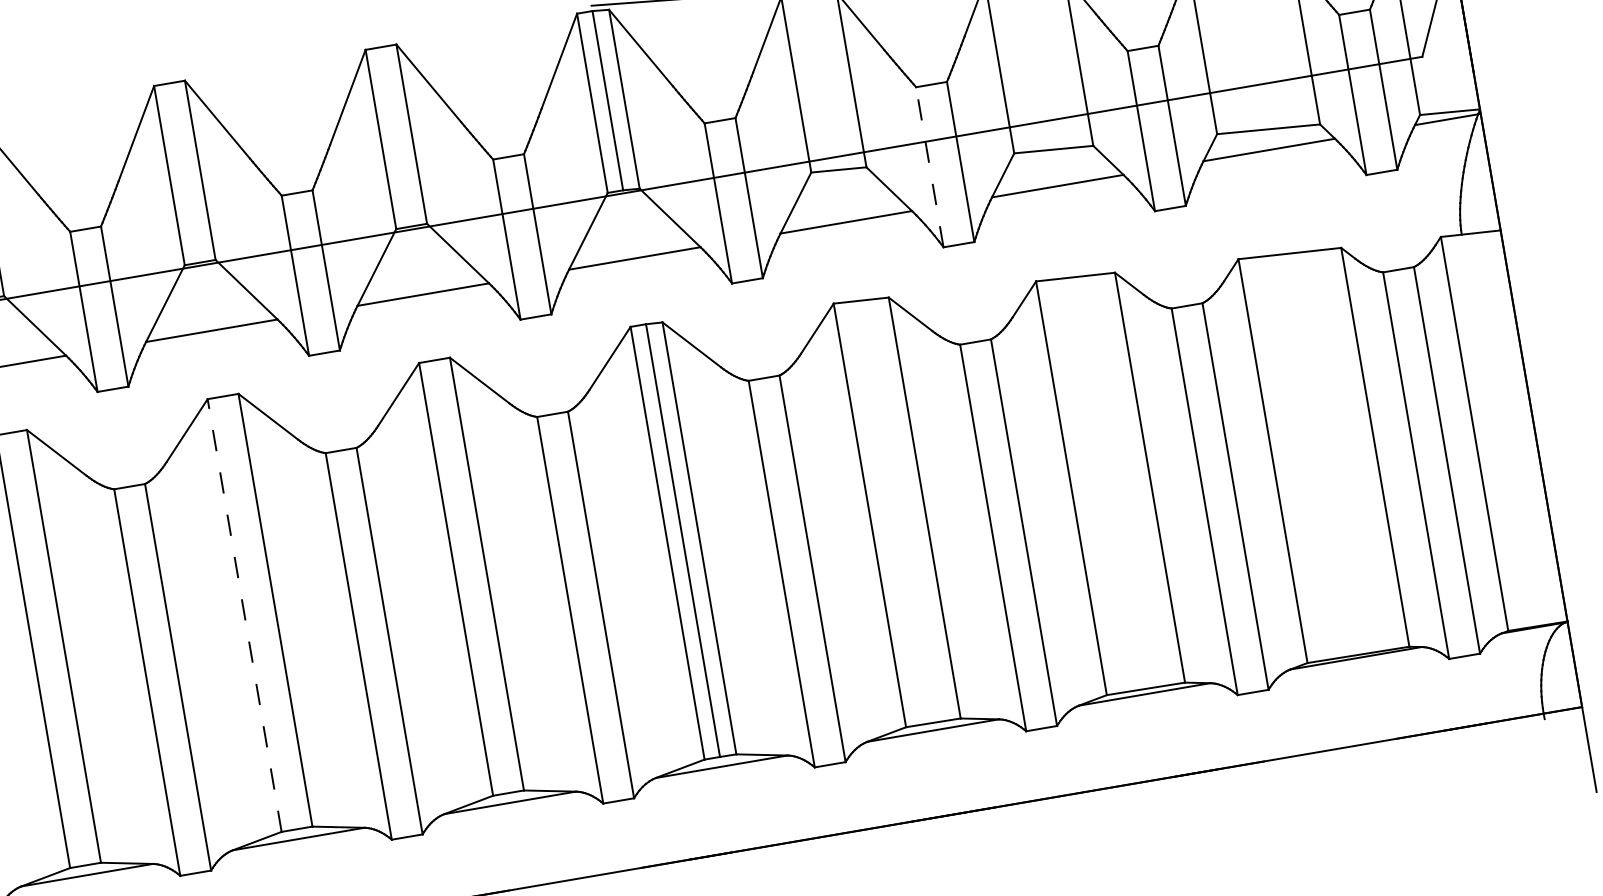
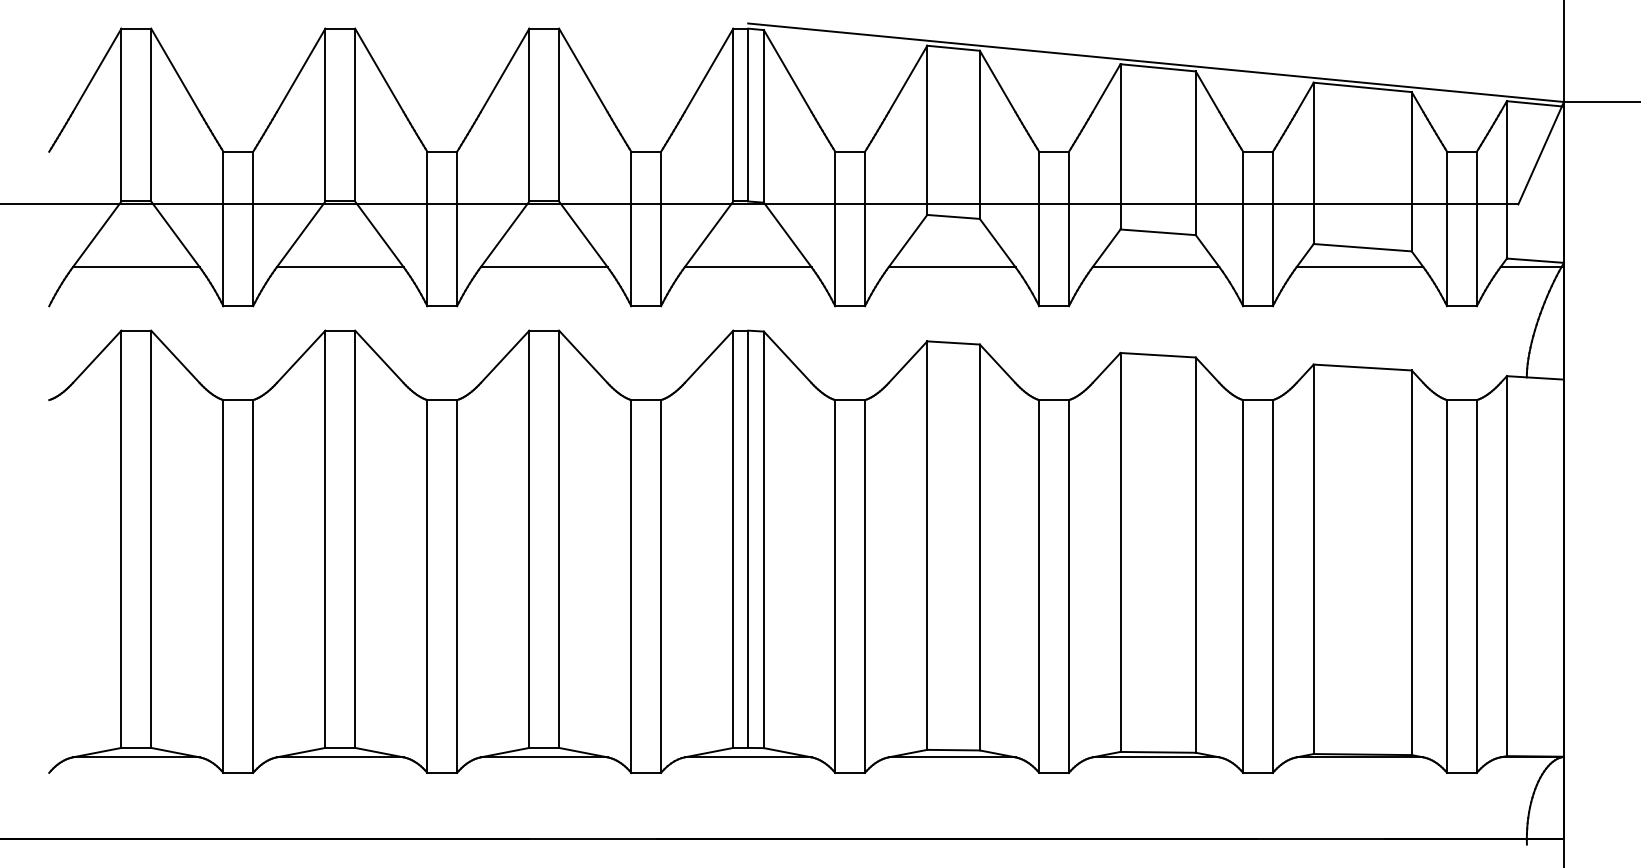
line: (930, 166) -> (1039, 228), dashed -> solid
line: (244, 615) -> (325, 539), dashed -> solid

